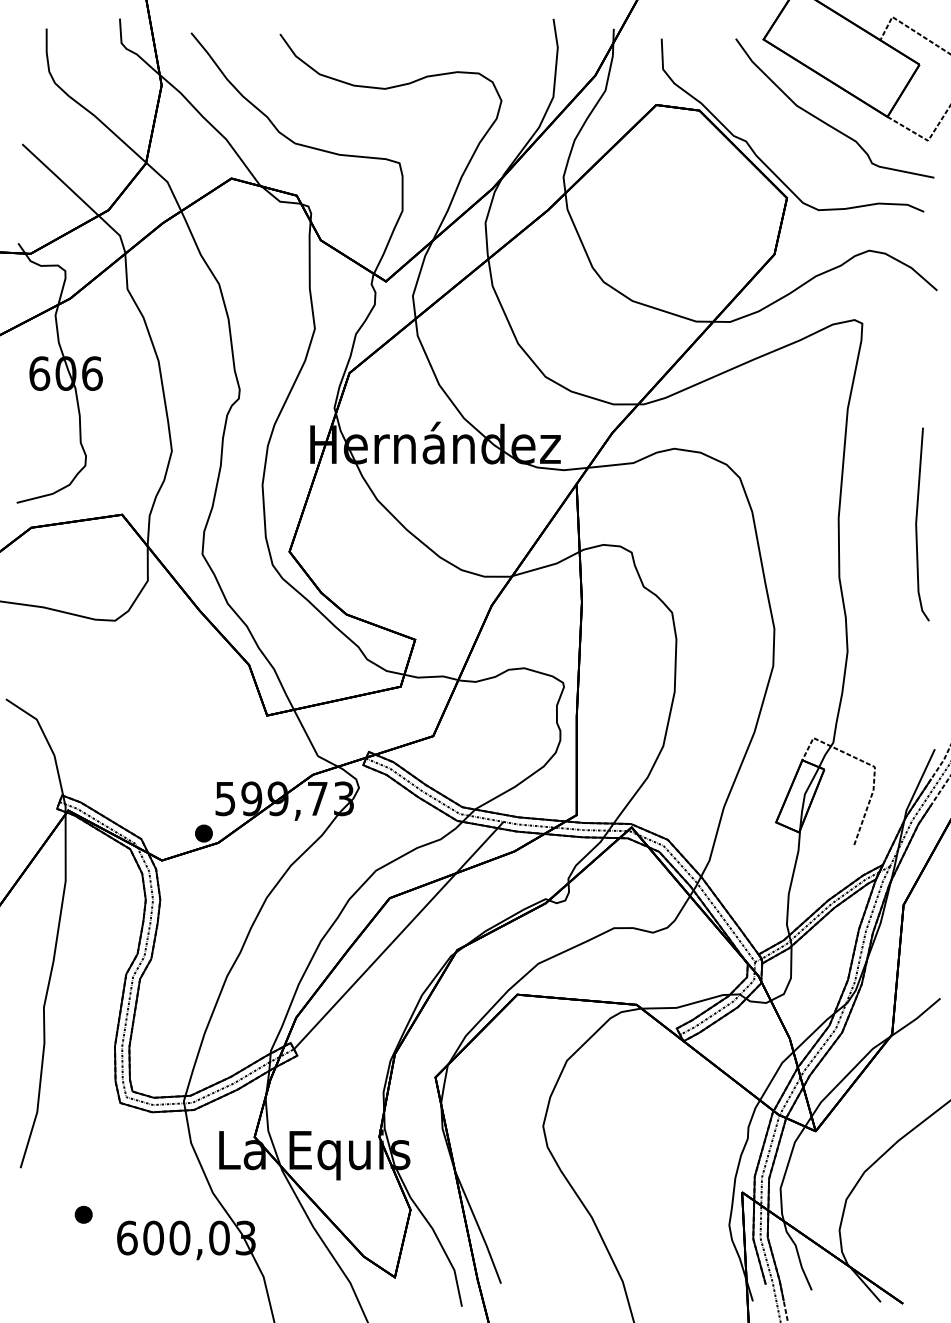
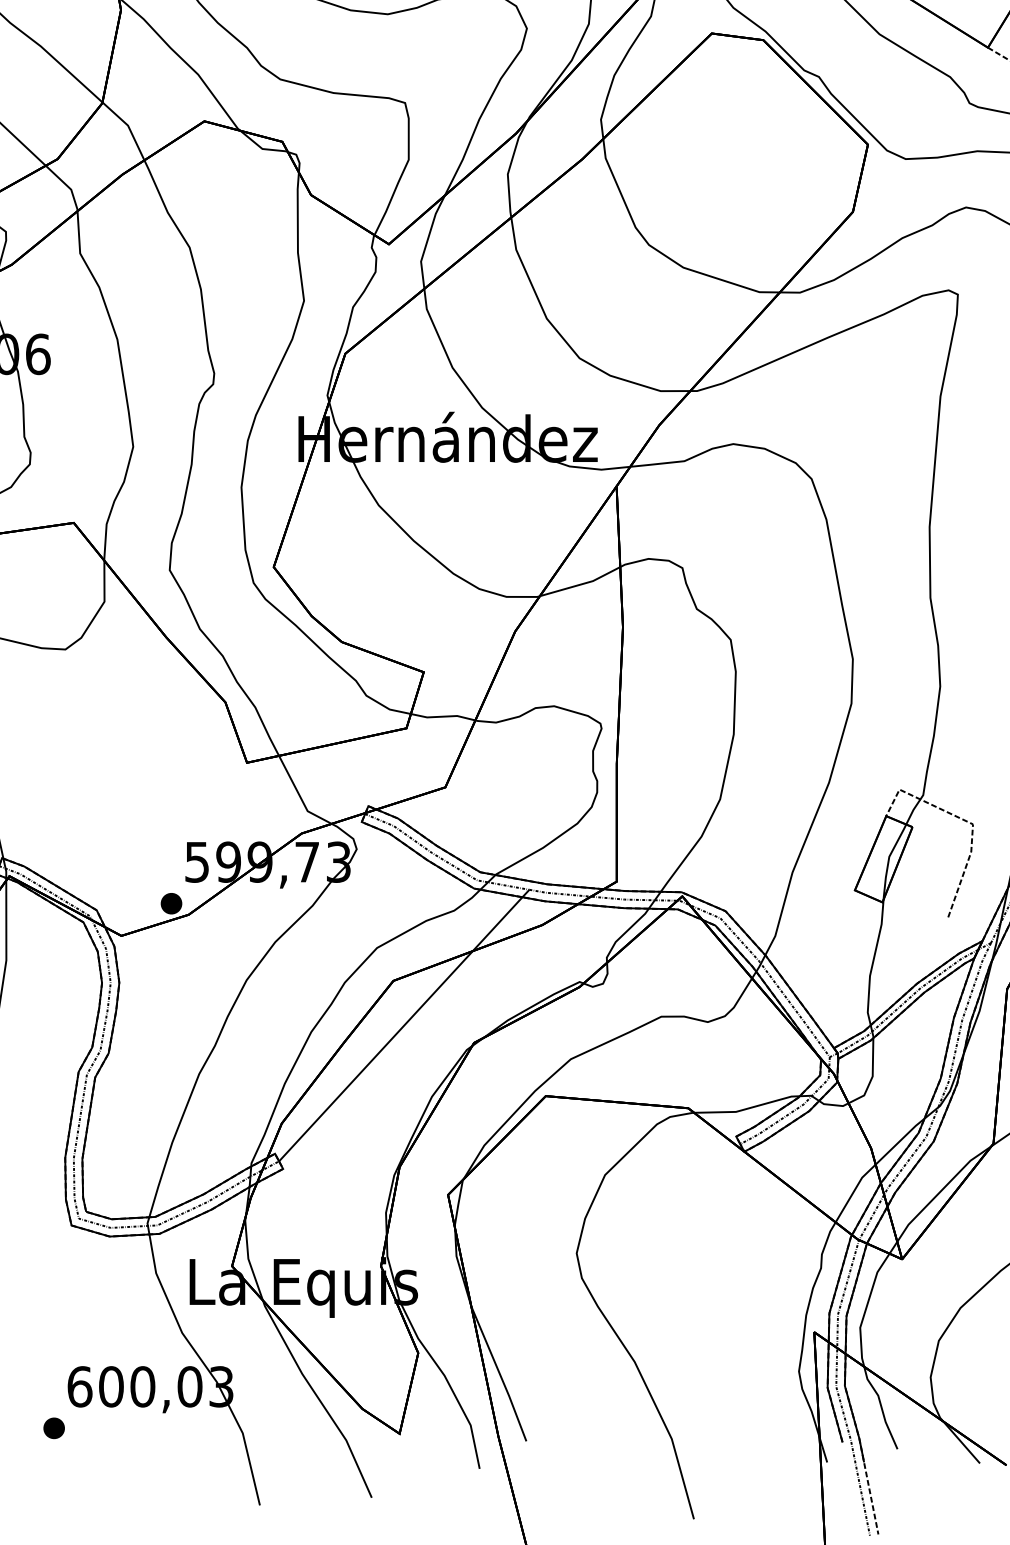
part: (83, 1214) -> (53, 1427), moved

